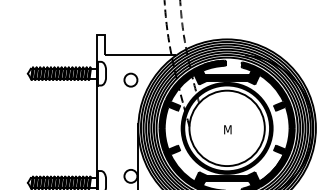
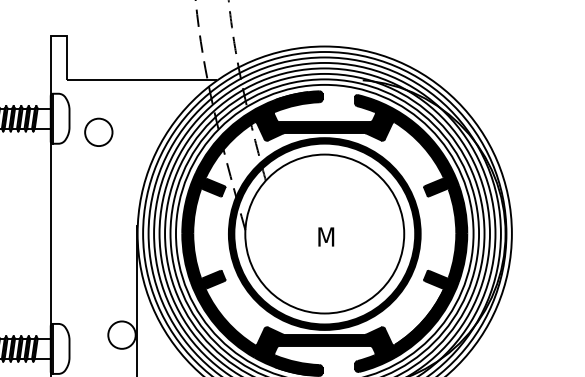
circle: (130, 79) -> (97, 130), moved

